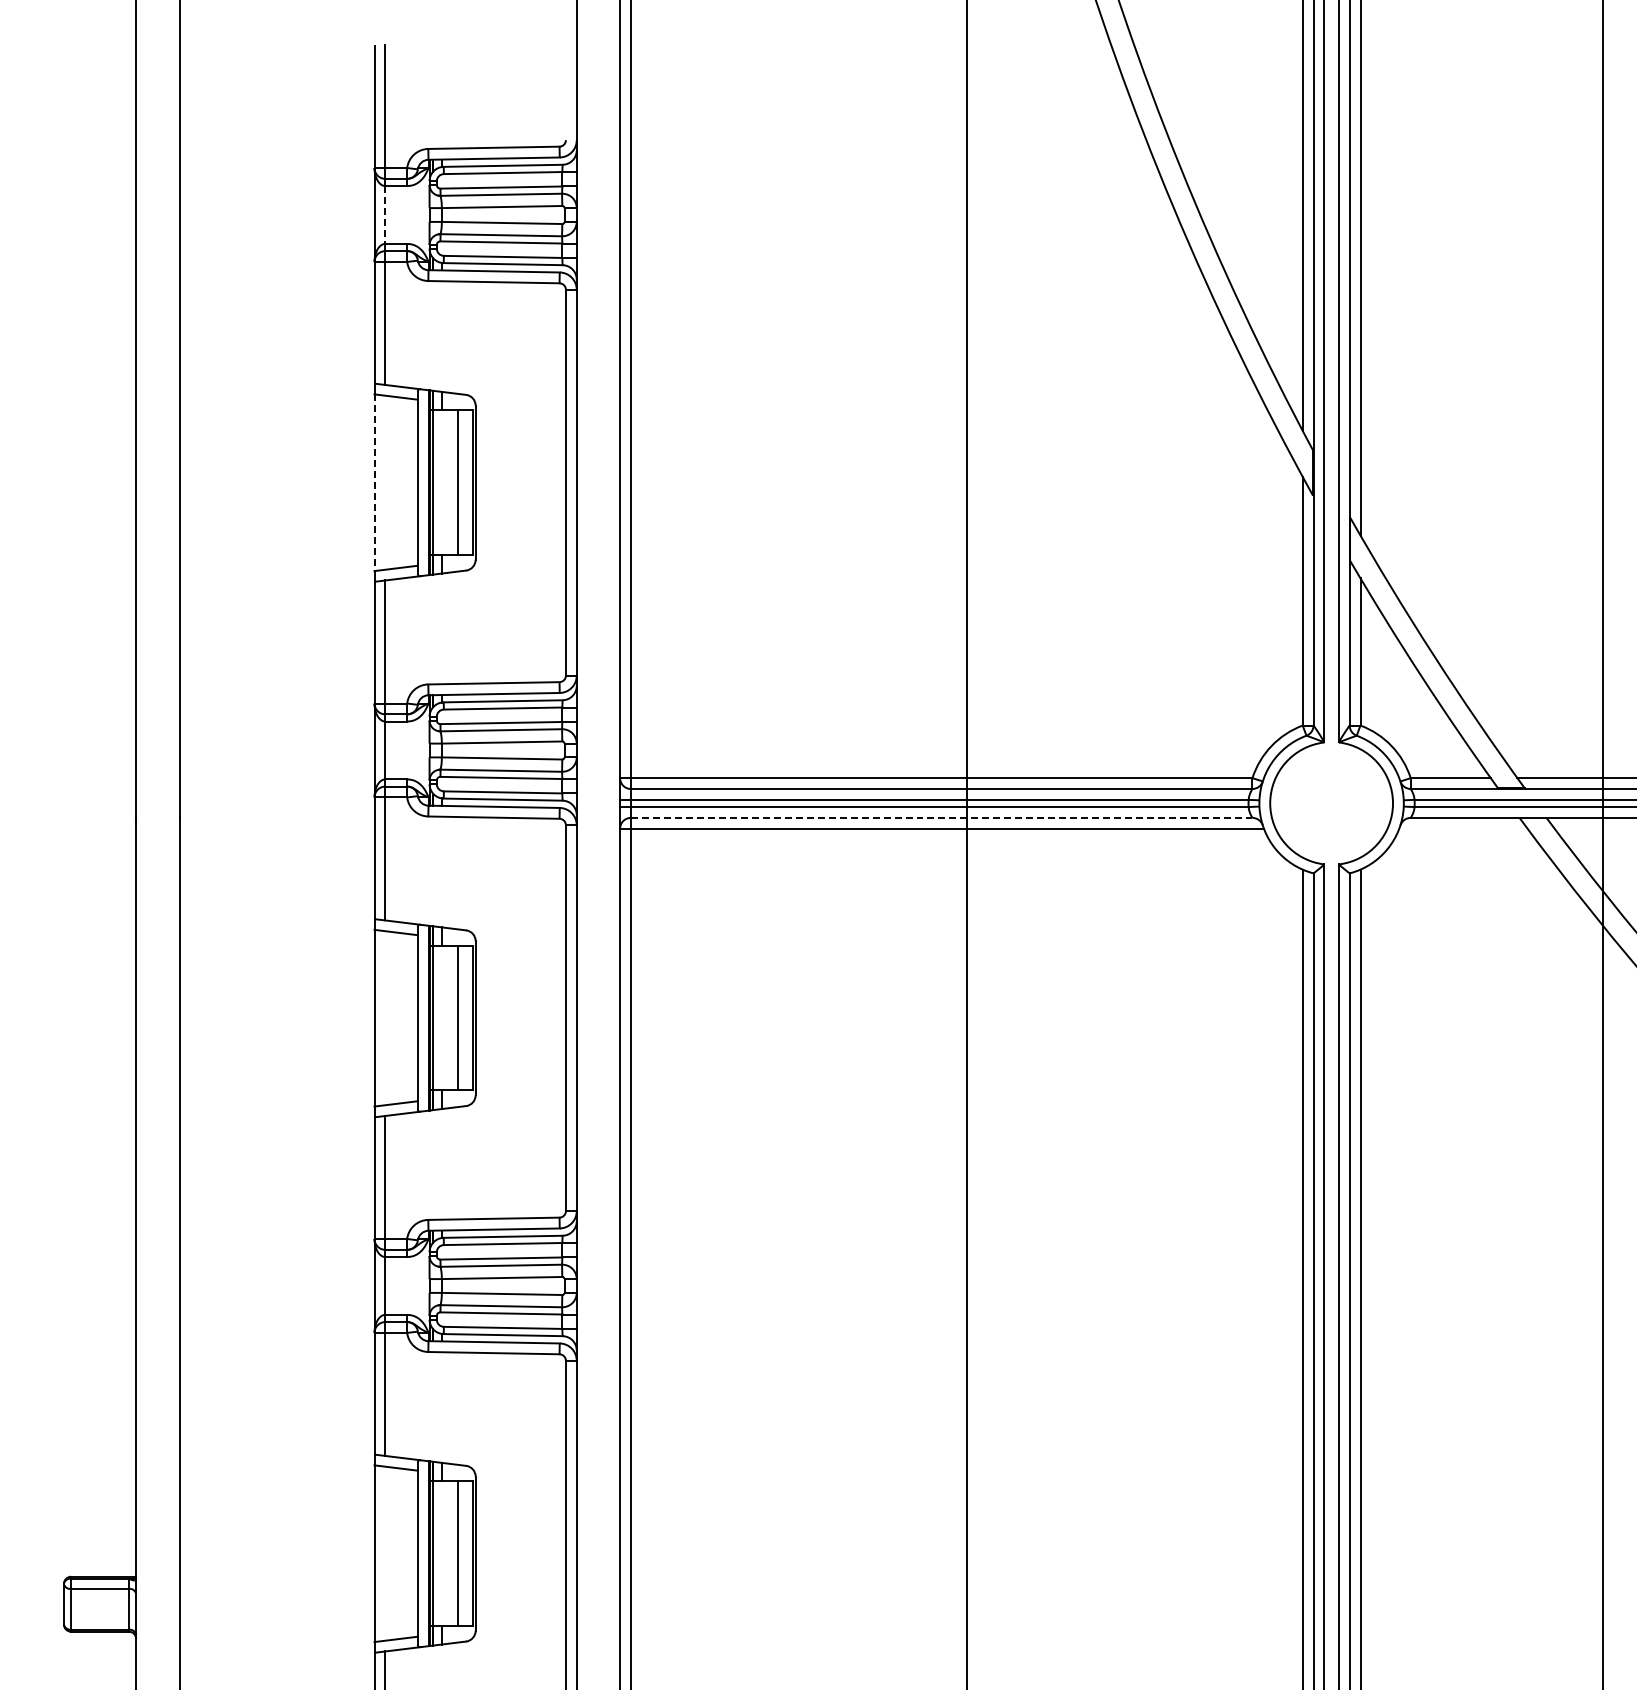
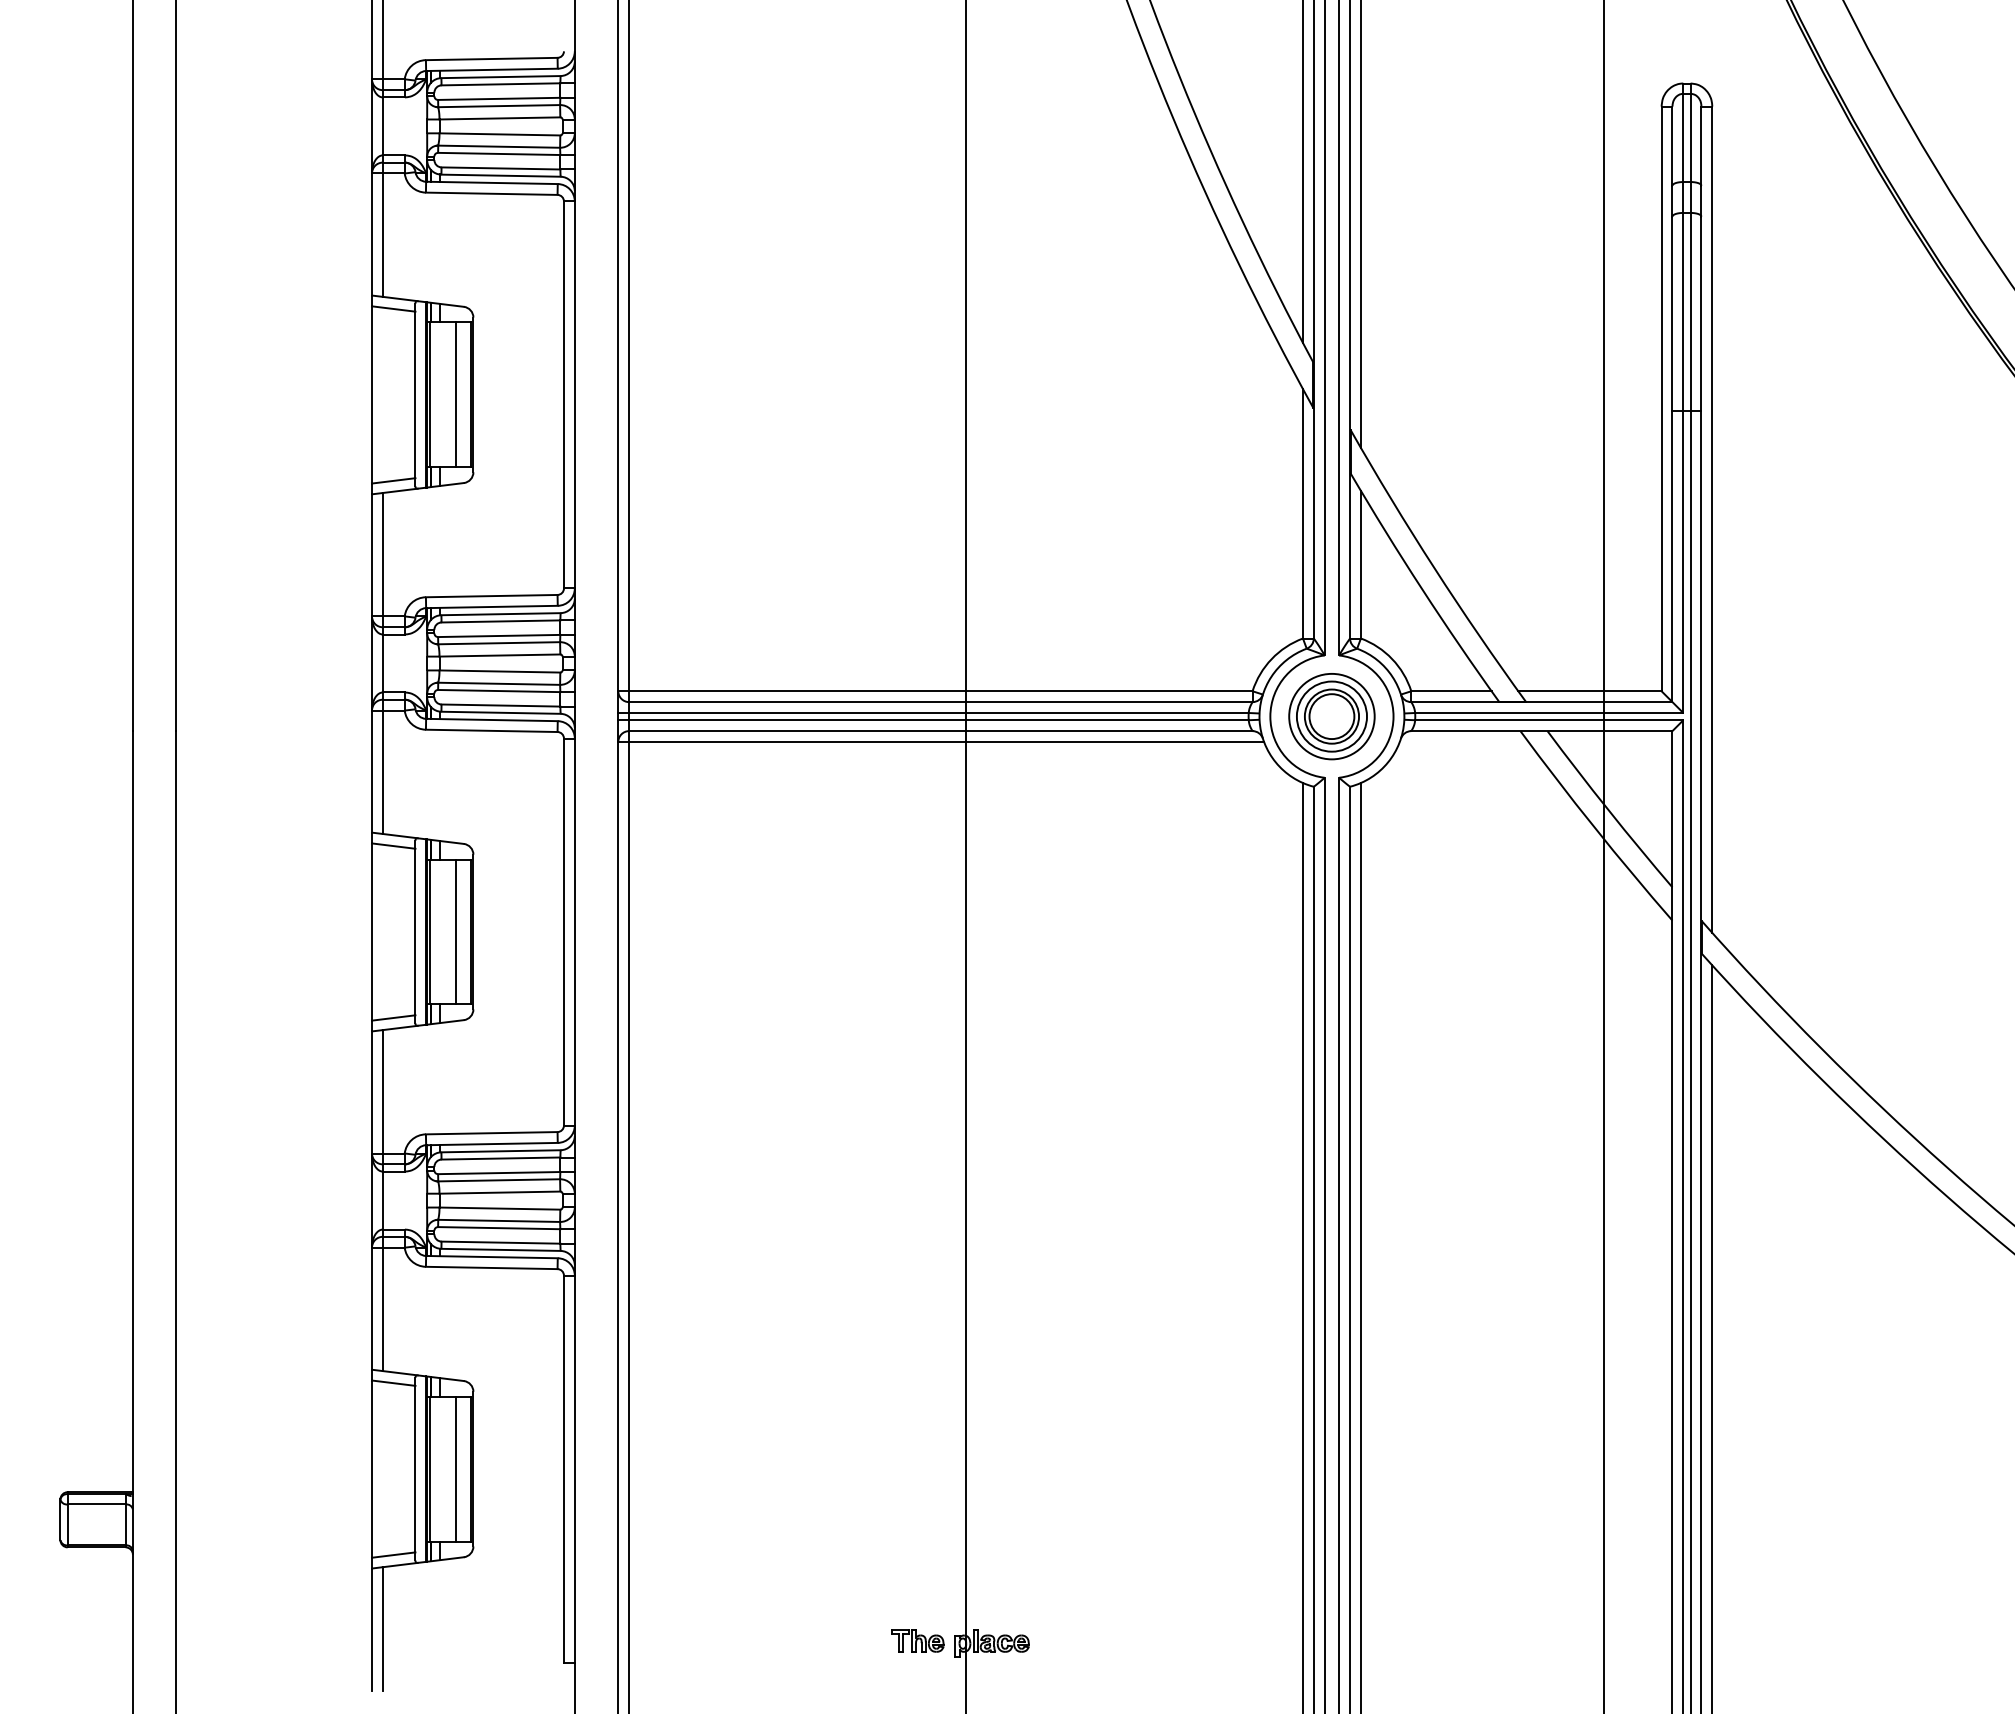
line: (385, 215) -> (382, 126), dashed -> solid
line: (374, 482) -> (371, 394), dashed -> solid
part: (1331, 803) -> (1331, 716), added
line: (941, 818) -> (940, 731), dashed -> solid

